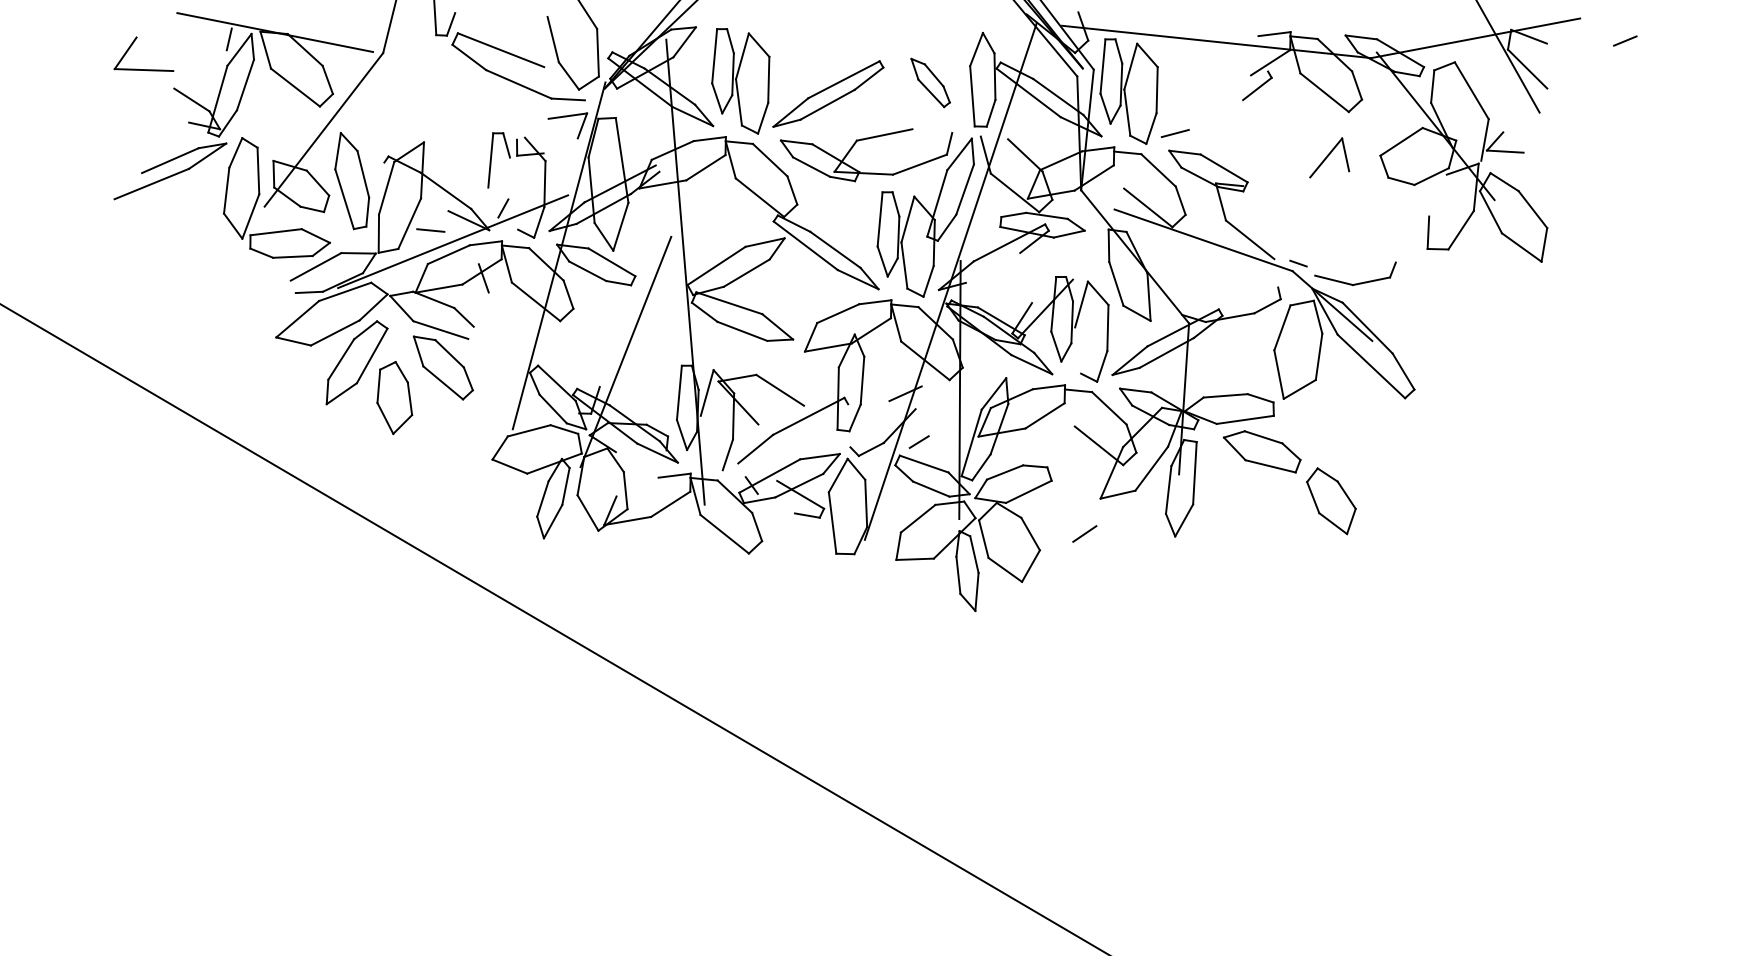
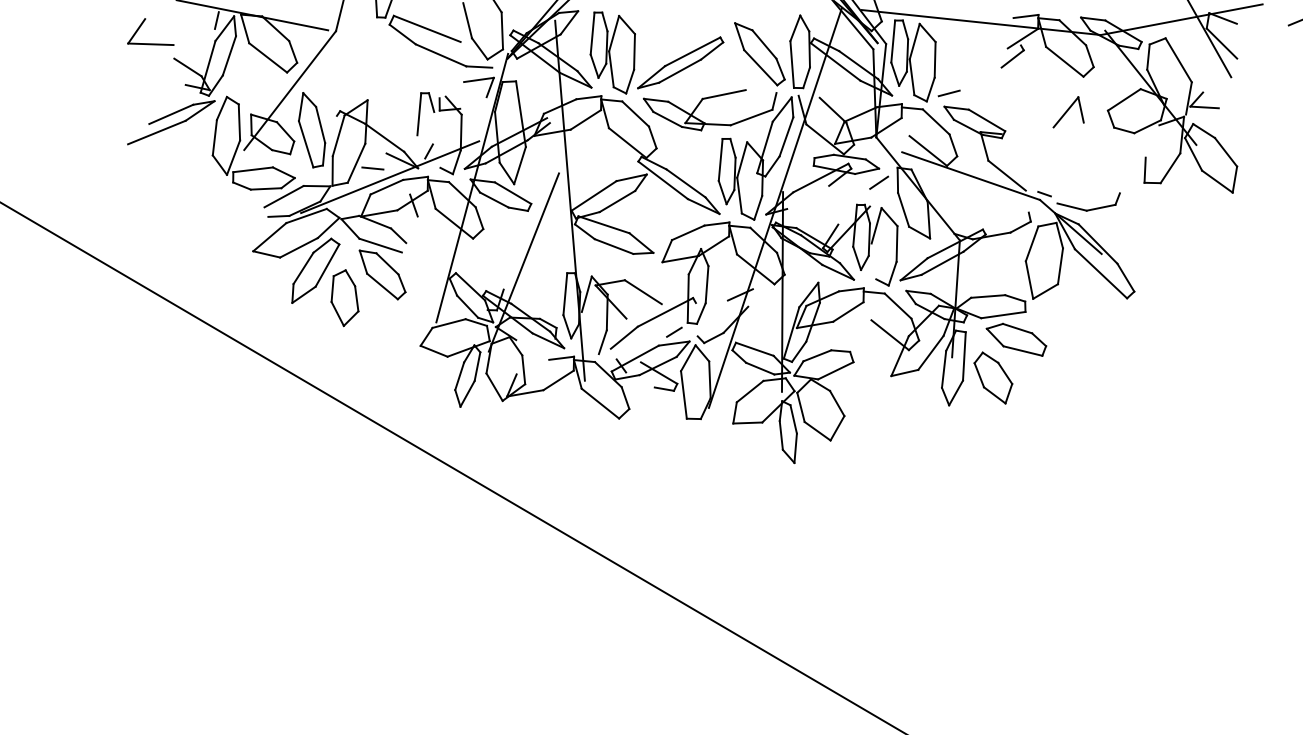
part: (930, 82) -> (759, 53), size x1.67
line: (918, 441) -> (673, 331), moved
part: (1331, 501) -> (993, 378), moved
line: (1084, 533) -> (878, 182), moved

